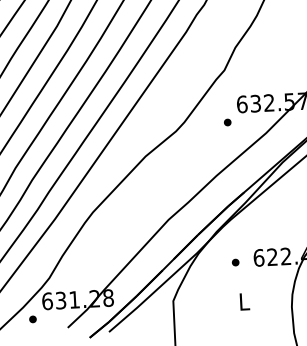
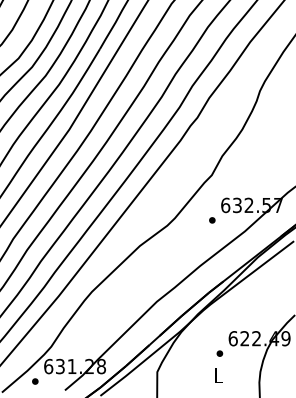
part: (235, 262) -> (219, 353), moved

